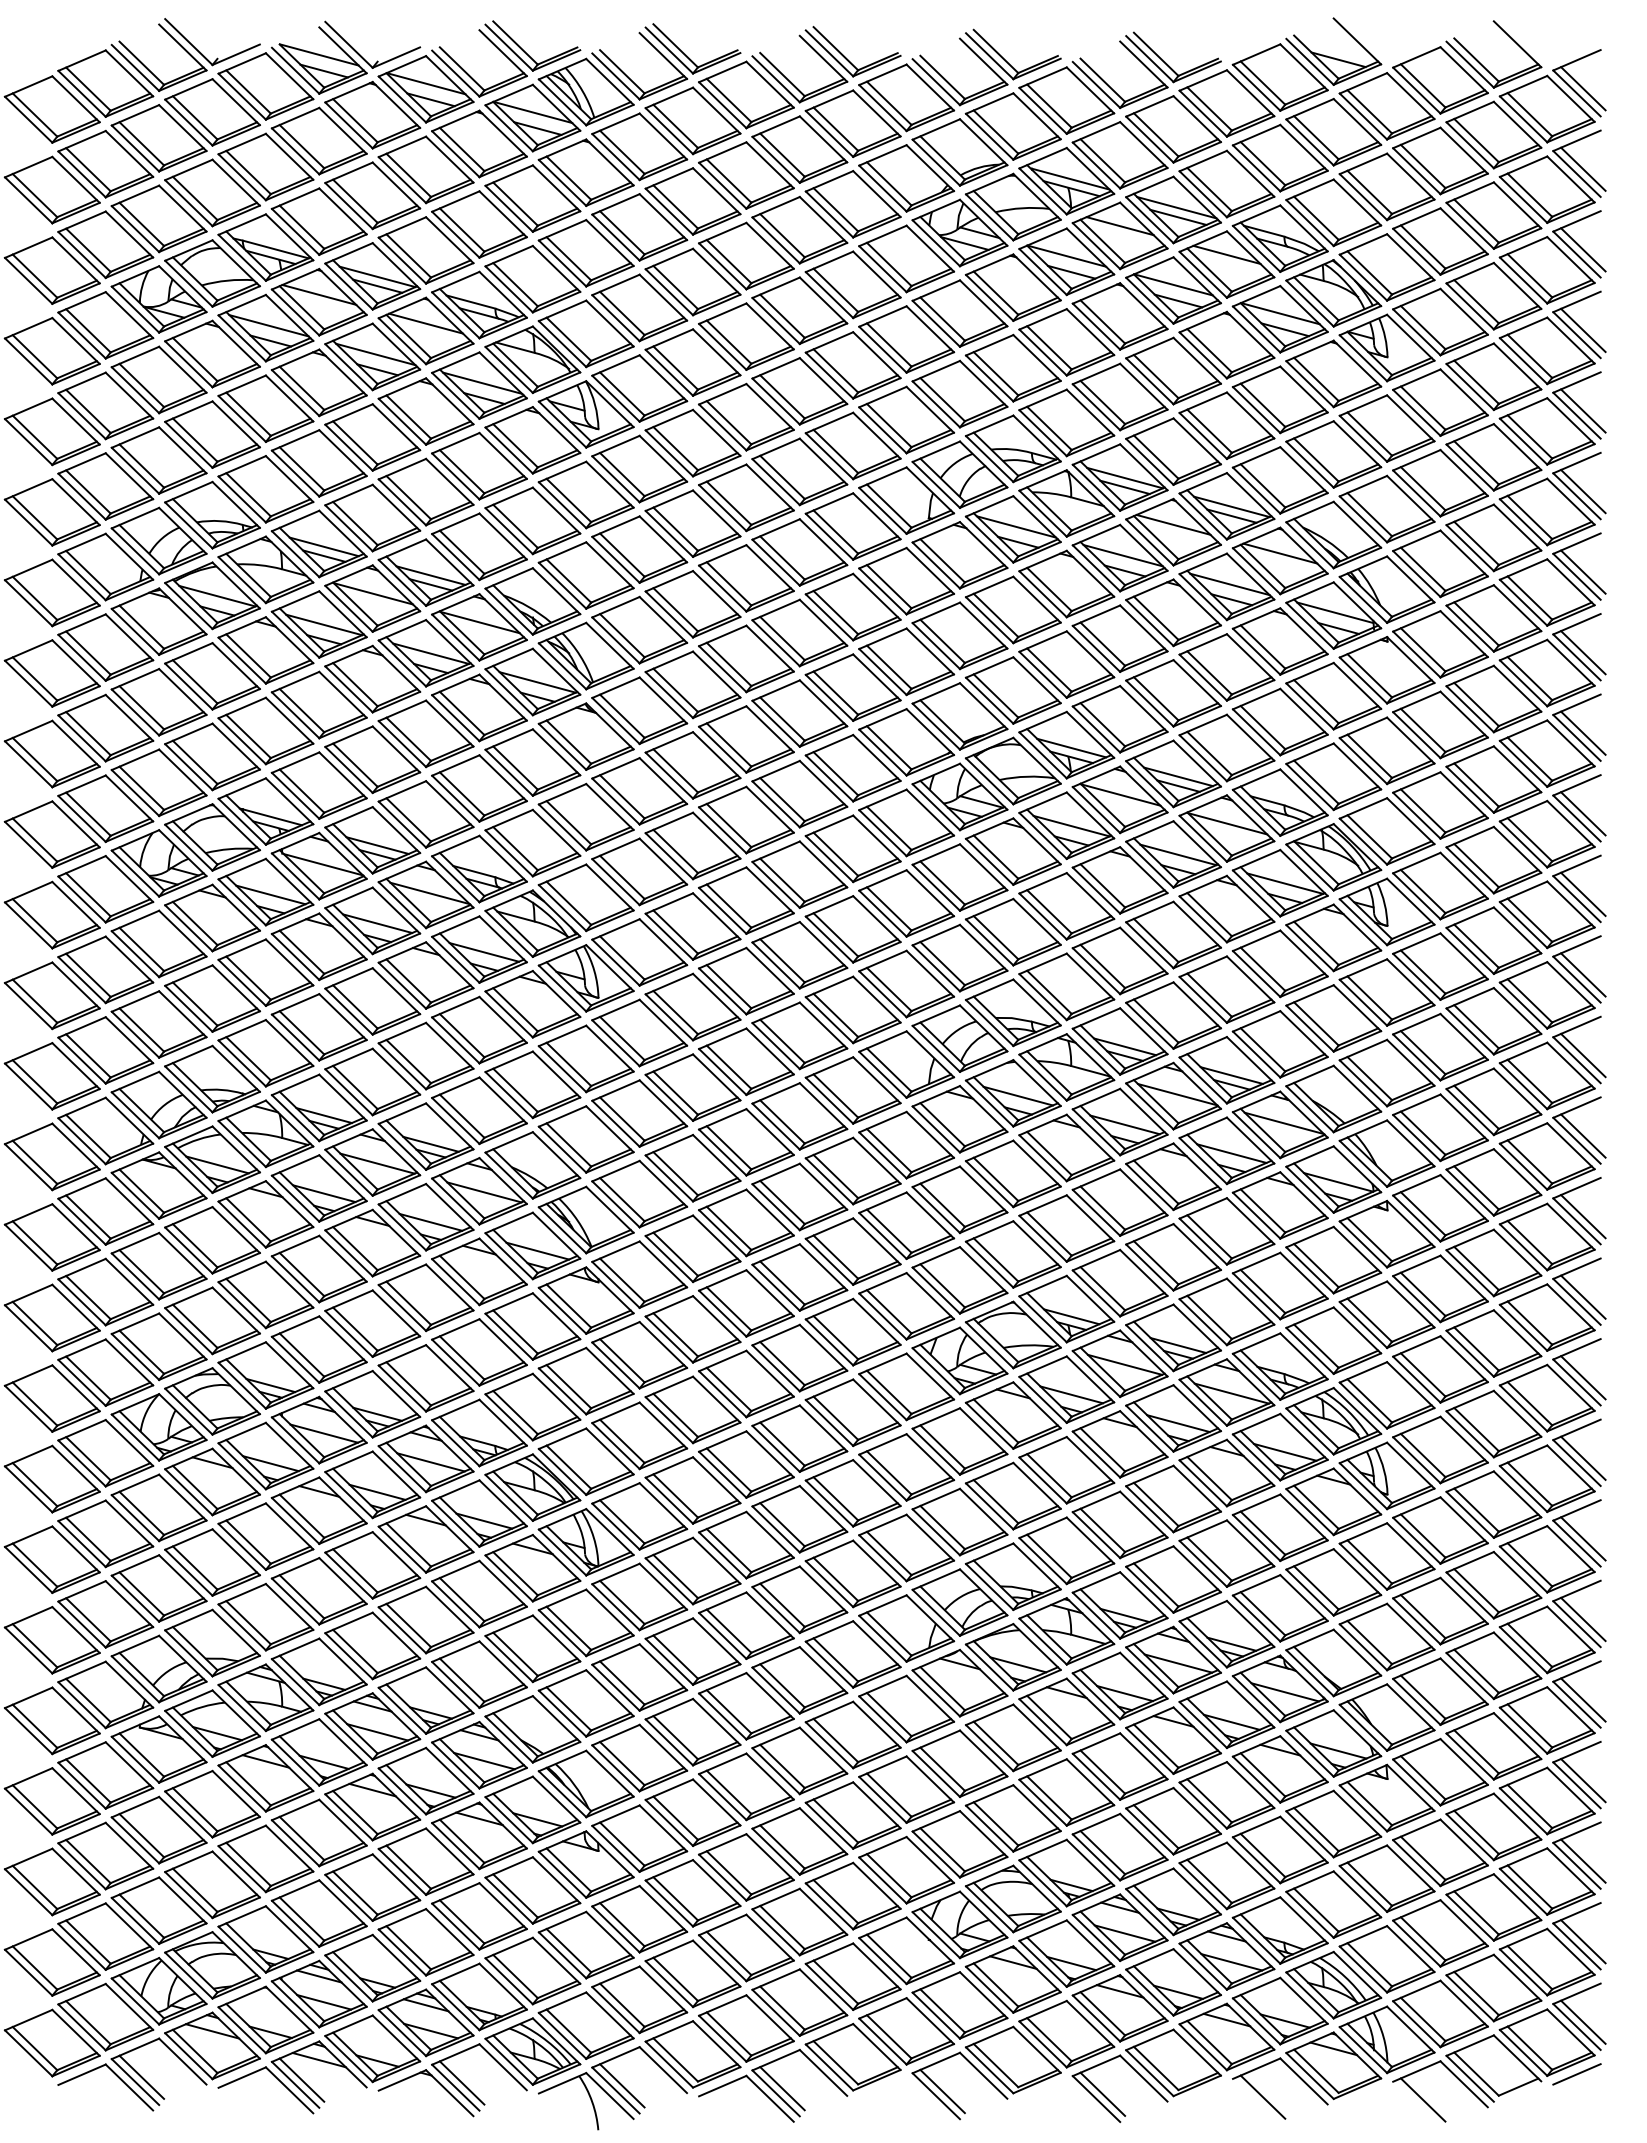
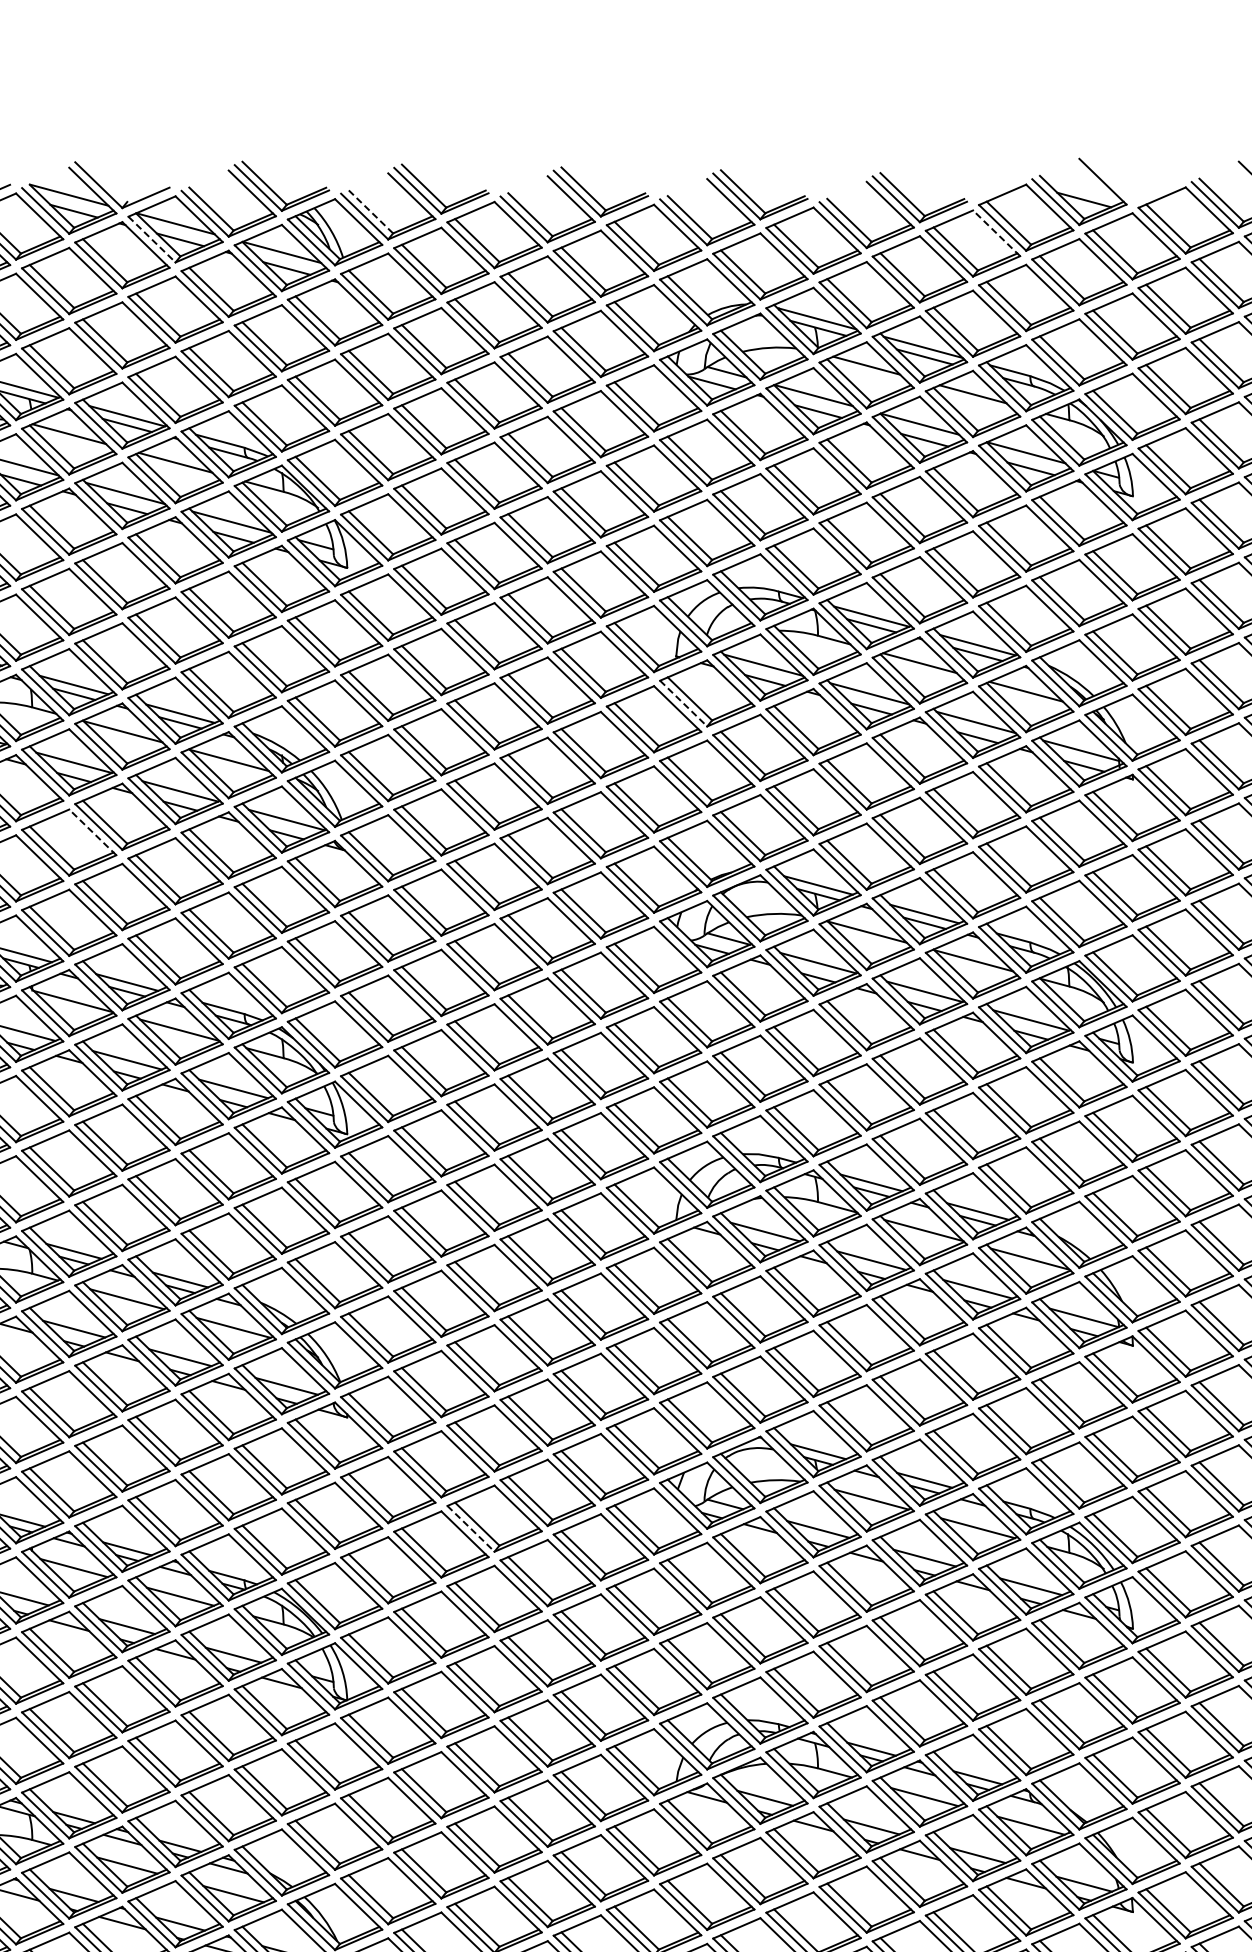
line: (621, 71) -> (370, 211), solid -> dashed
line: (1250, 93) -> (996, 233), solid -> dashed
line: (402, 99) -> (152, 239), solid -> dashed
line: (936, 565) -> (683, 703), solid -> dashed
line: (342, 694) -> (92, 832), solid -> dashed
line: (722, 1394) -> (470, 1529), solid -> dashed

